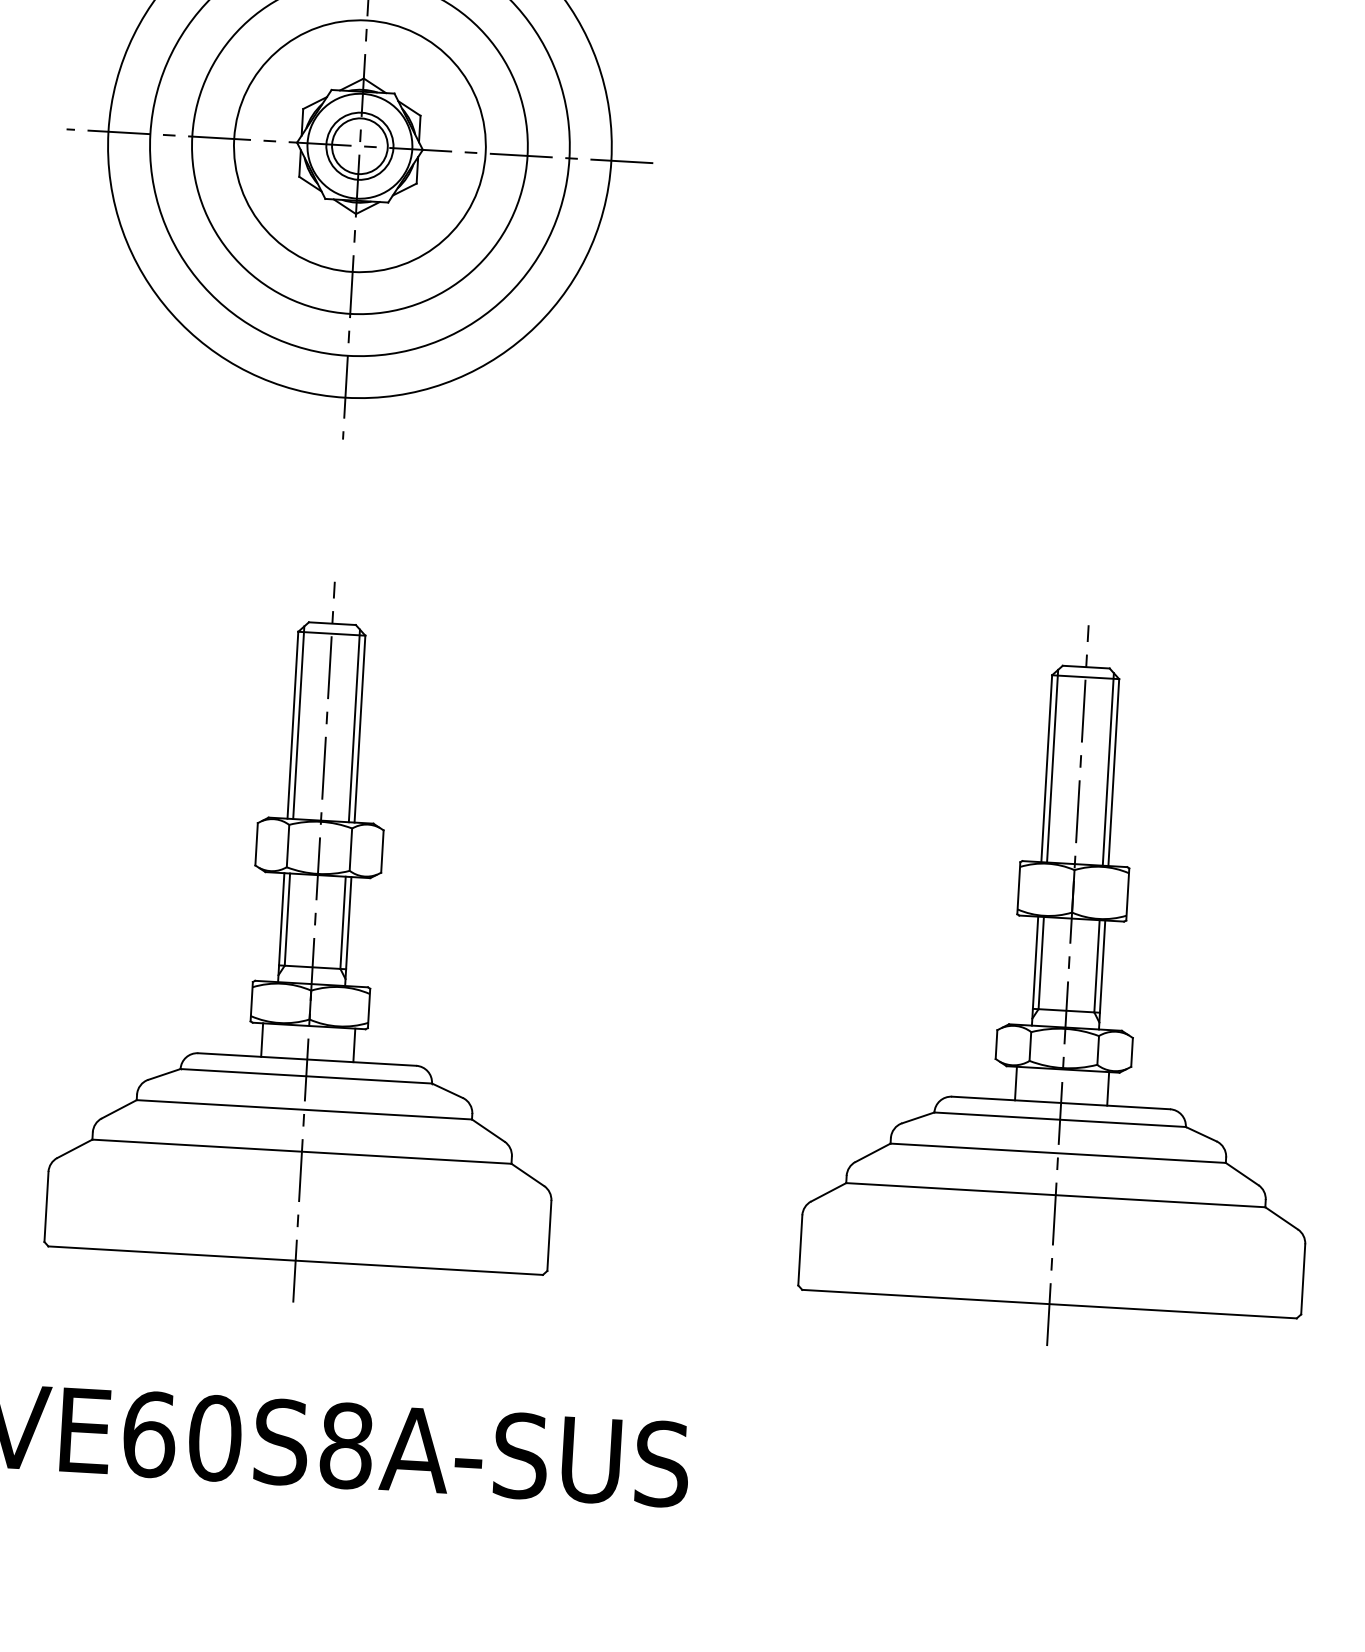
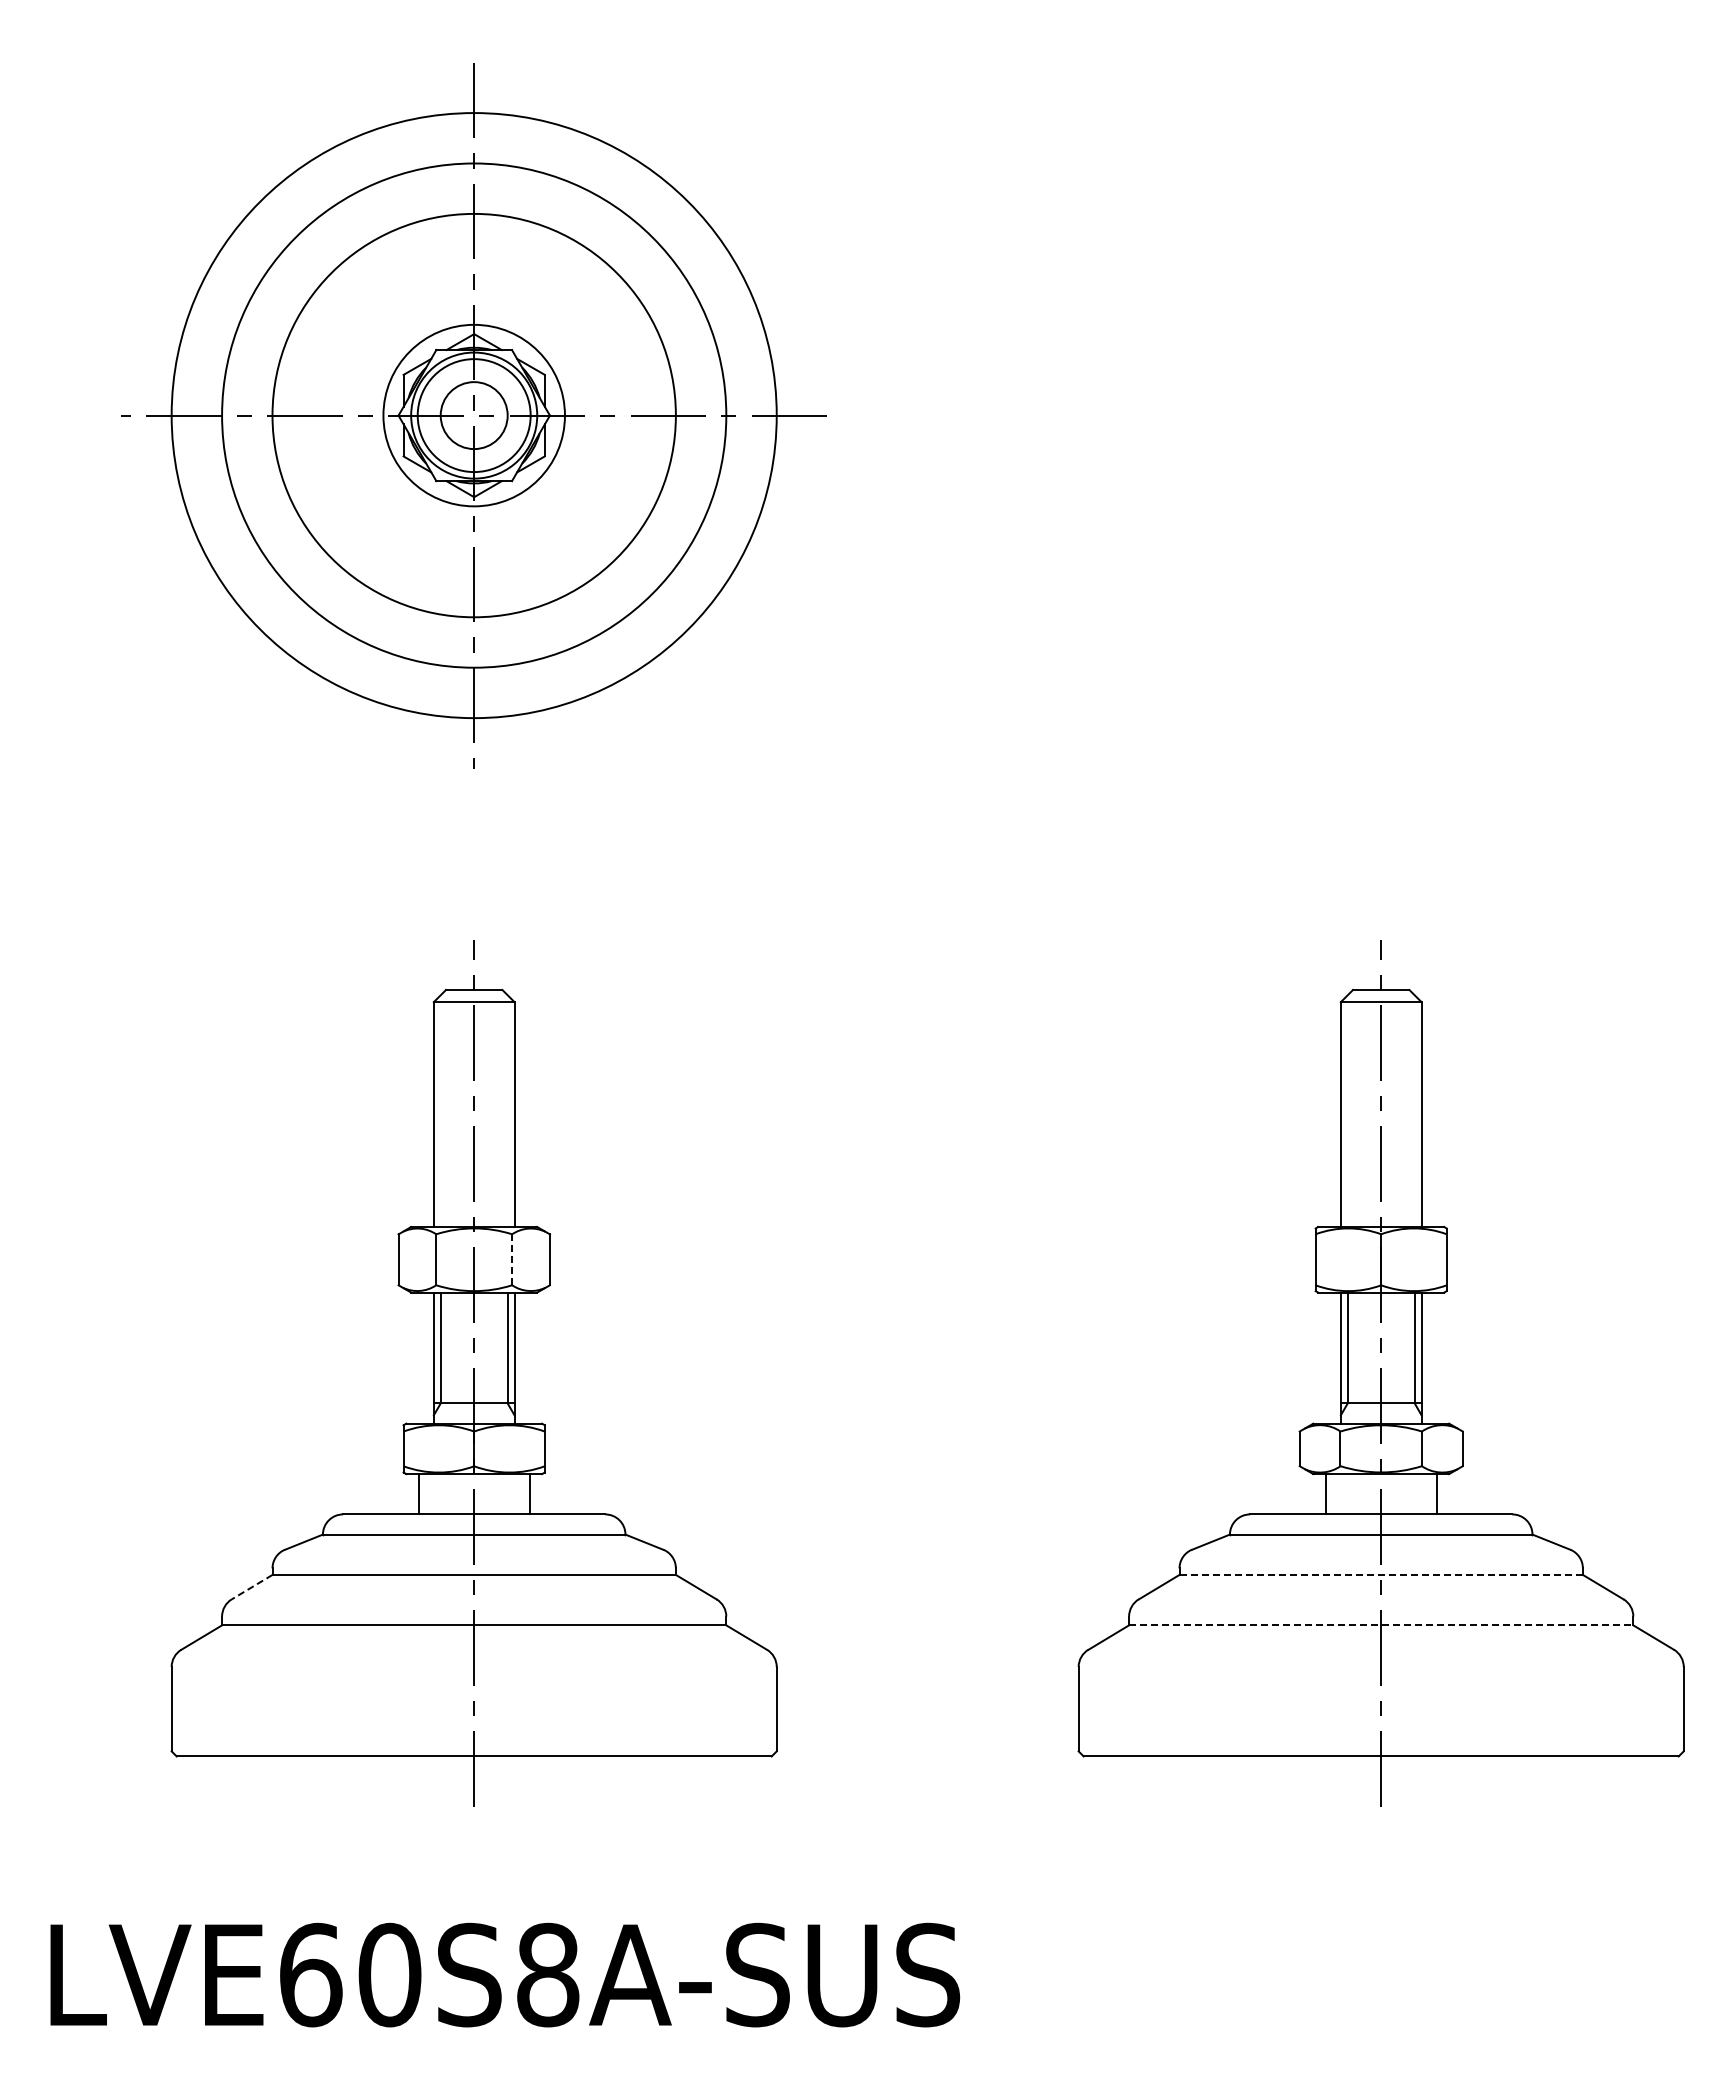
circle: (359, 146) -> (473, 415), size x0.6
circle: (359, 146) -> (473, 415), size x1.4
line: (298, 723) -> (440, 1111), removed
line: (354, 726) -> (507, 1111), removed
line: (1052, 766) -> (1347, 1111), removed
line: (1108, 769) -> (1414, 1111), removed
line: (351, 850) -> (512, 1260), solid -> dashed
line: (119, 1109) -> (252, 1587), solid -> dashed
line: (1058, 1152) -> (1381, 1574), solid -> dashed
line: (1056, 1195) -> (1381, 1625), solid -> dashed

